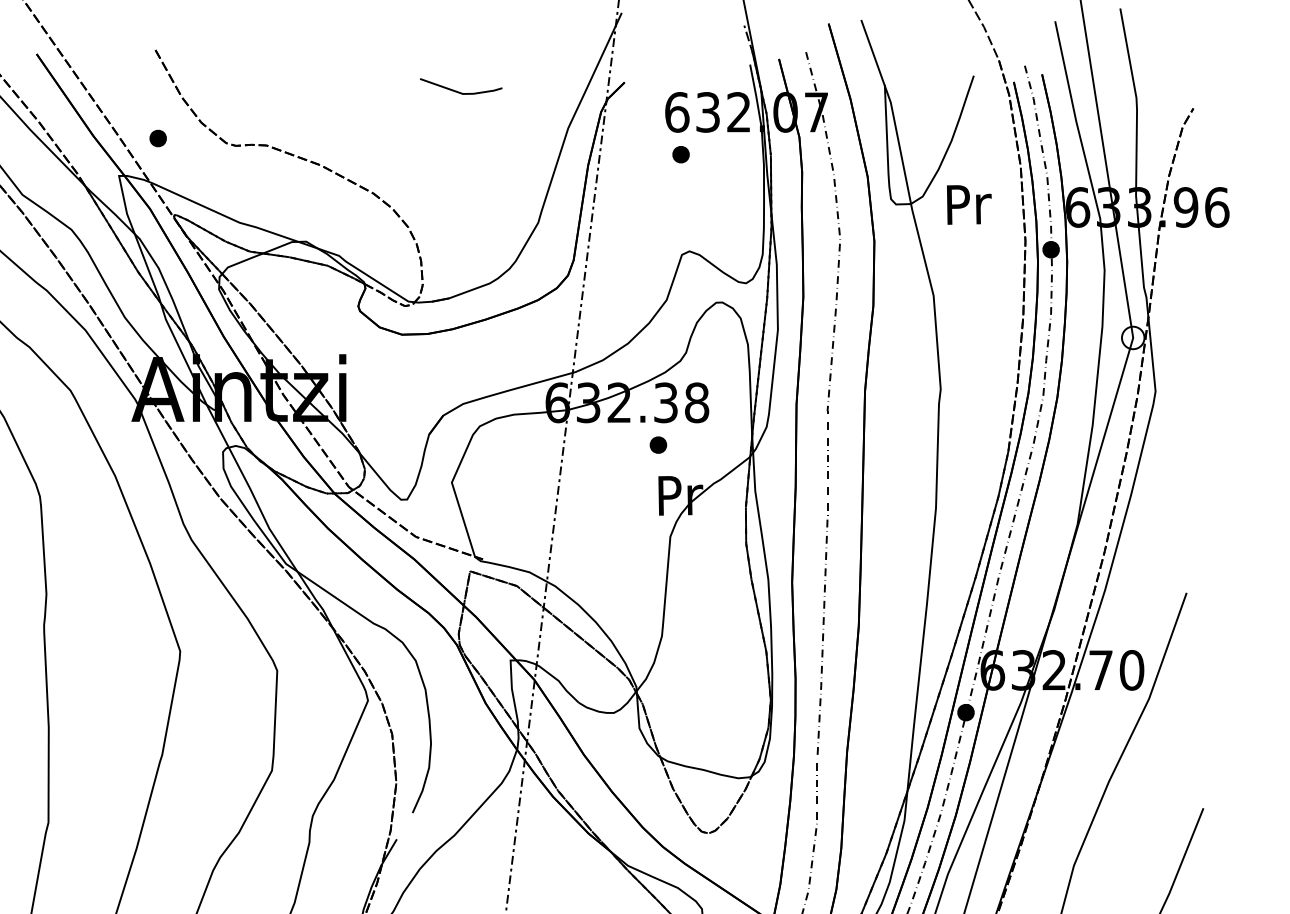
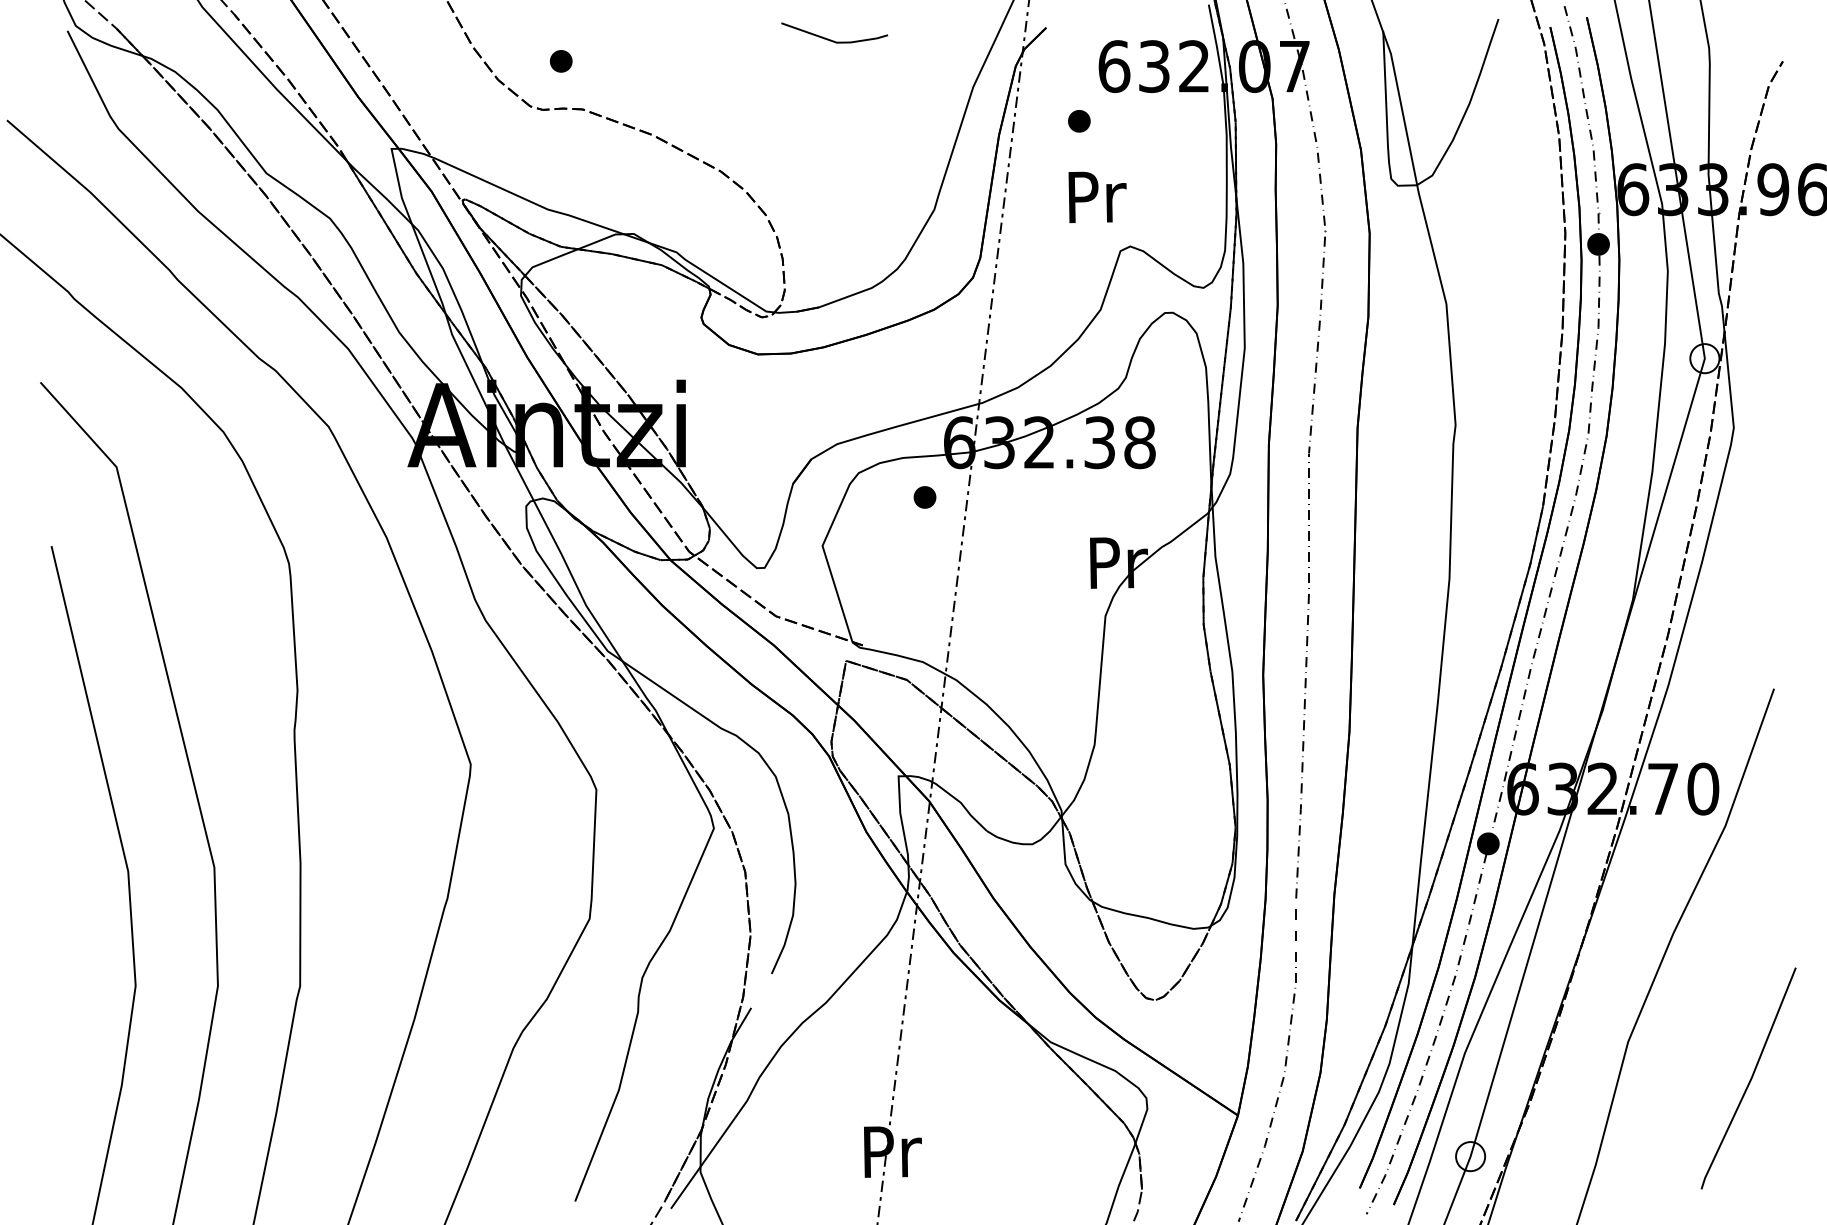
part: (158, 138) -> (561, 61), moved
part: (681, 154) -> (1079, 121), moved
text: (969, 205) -> (1097, 197), moved
part: (658, 445) -> (924, 497), moved

